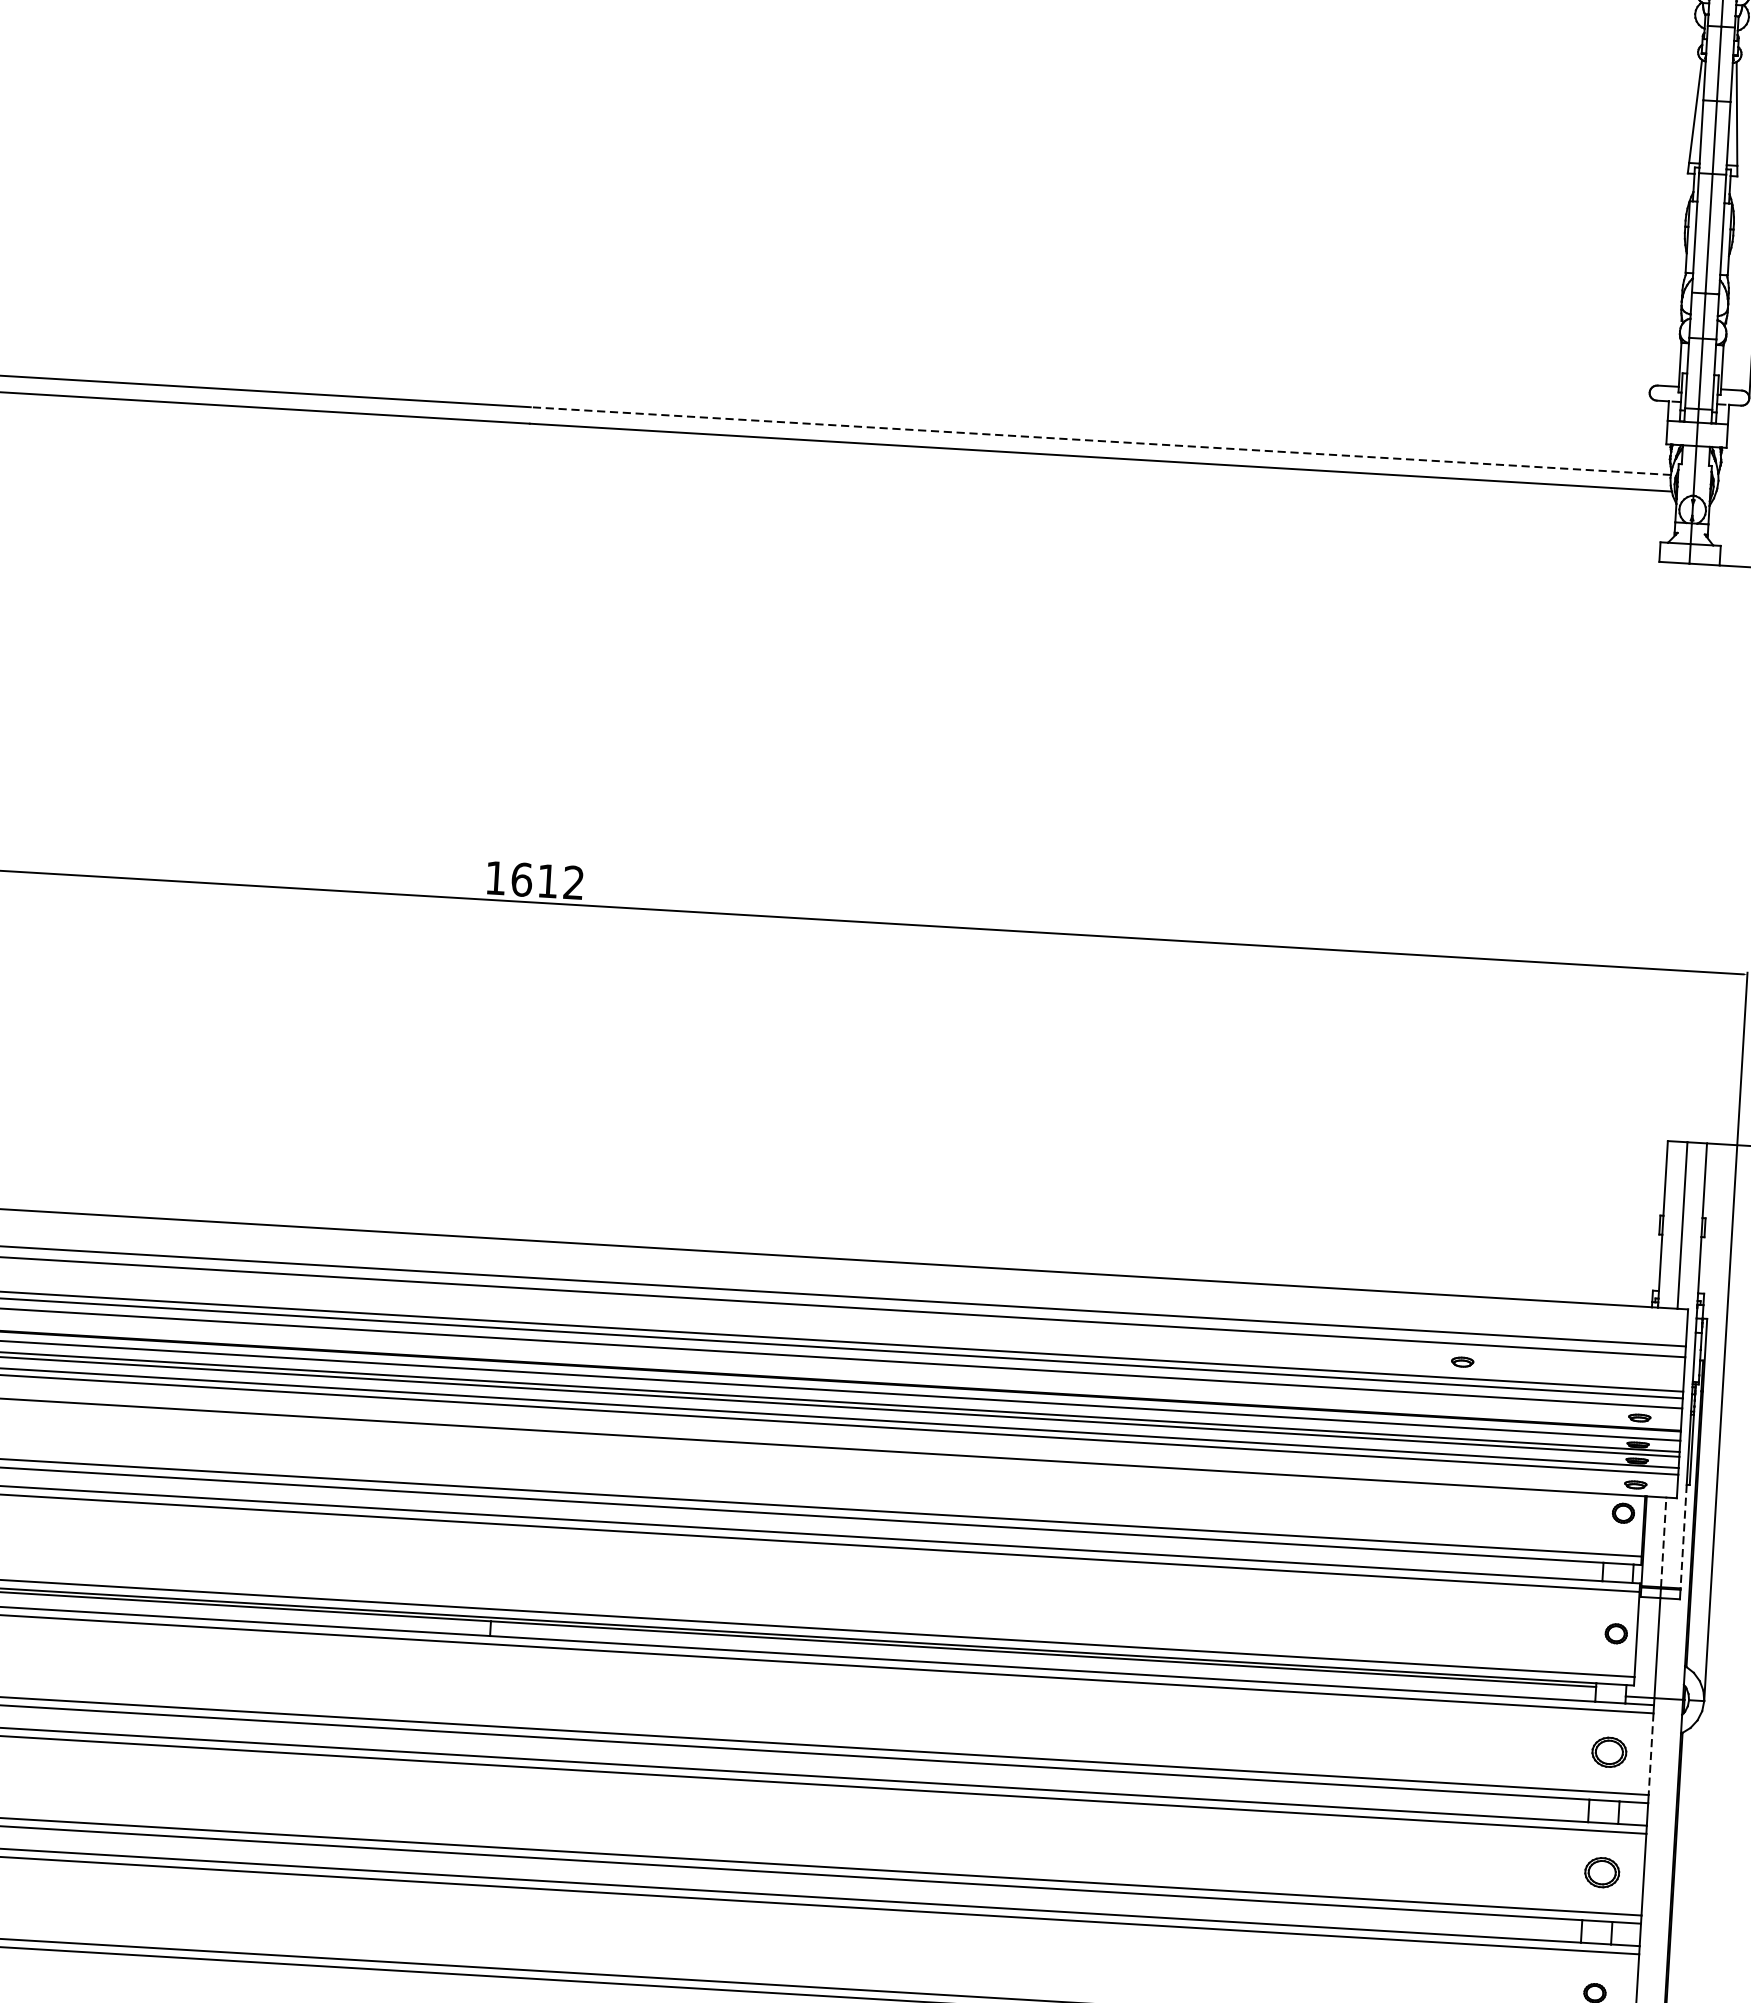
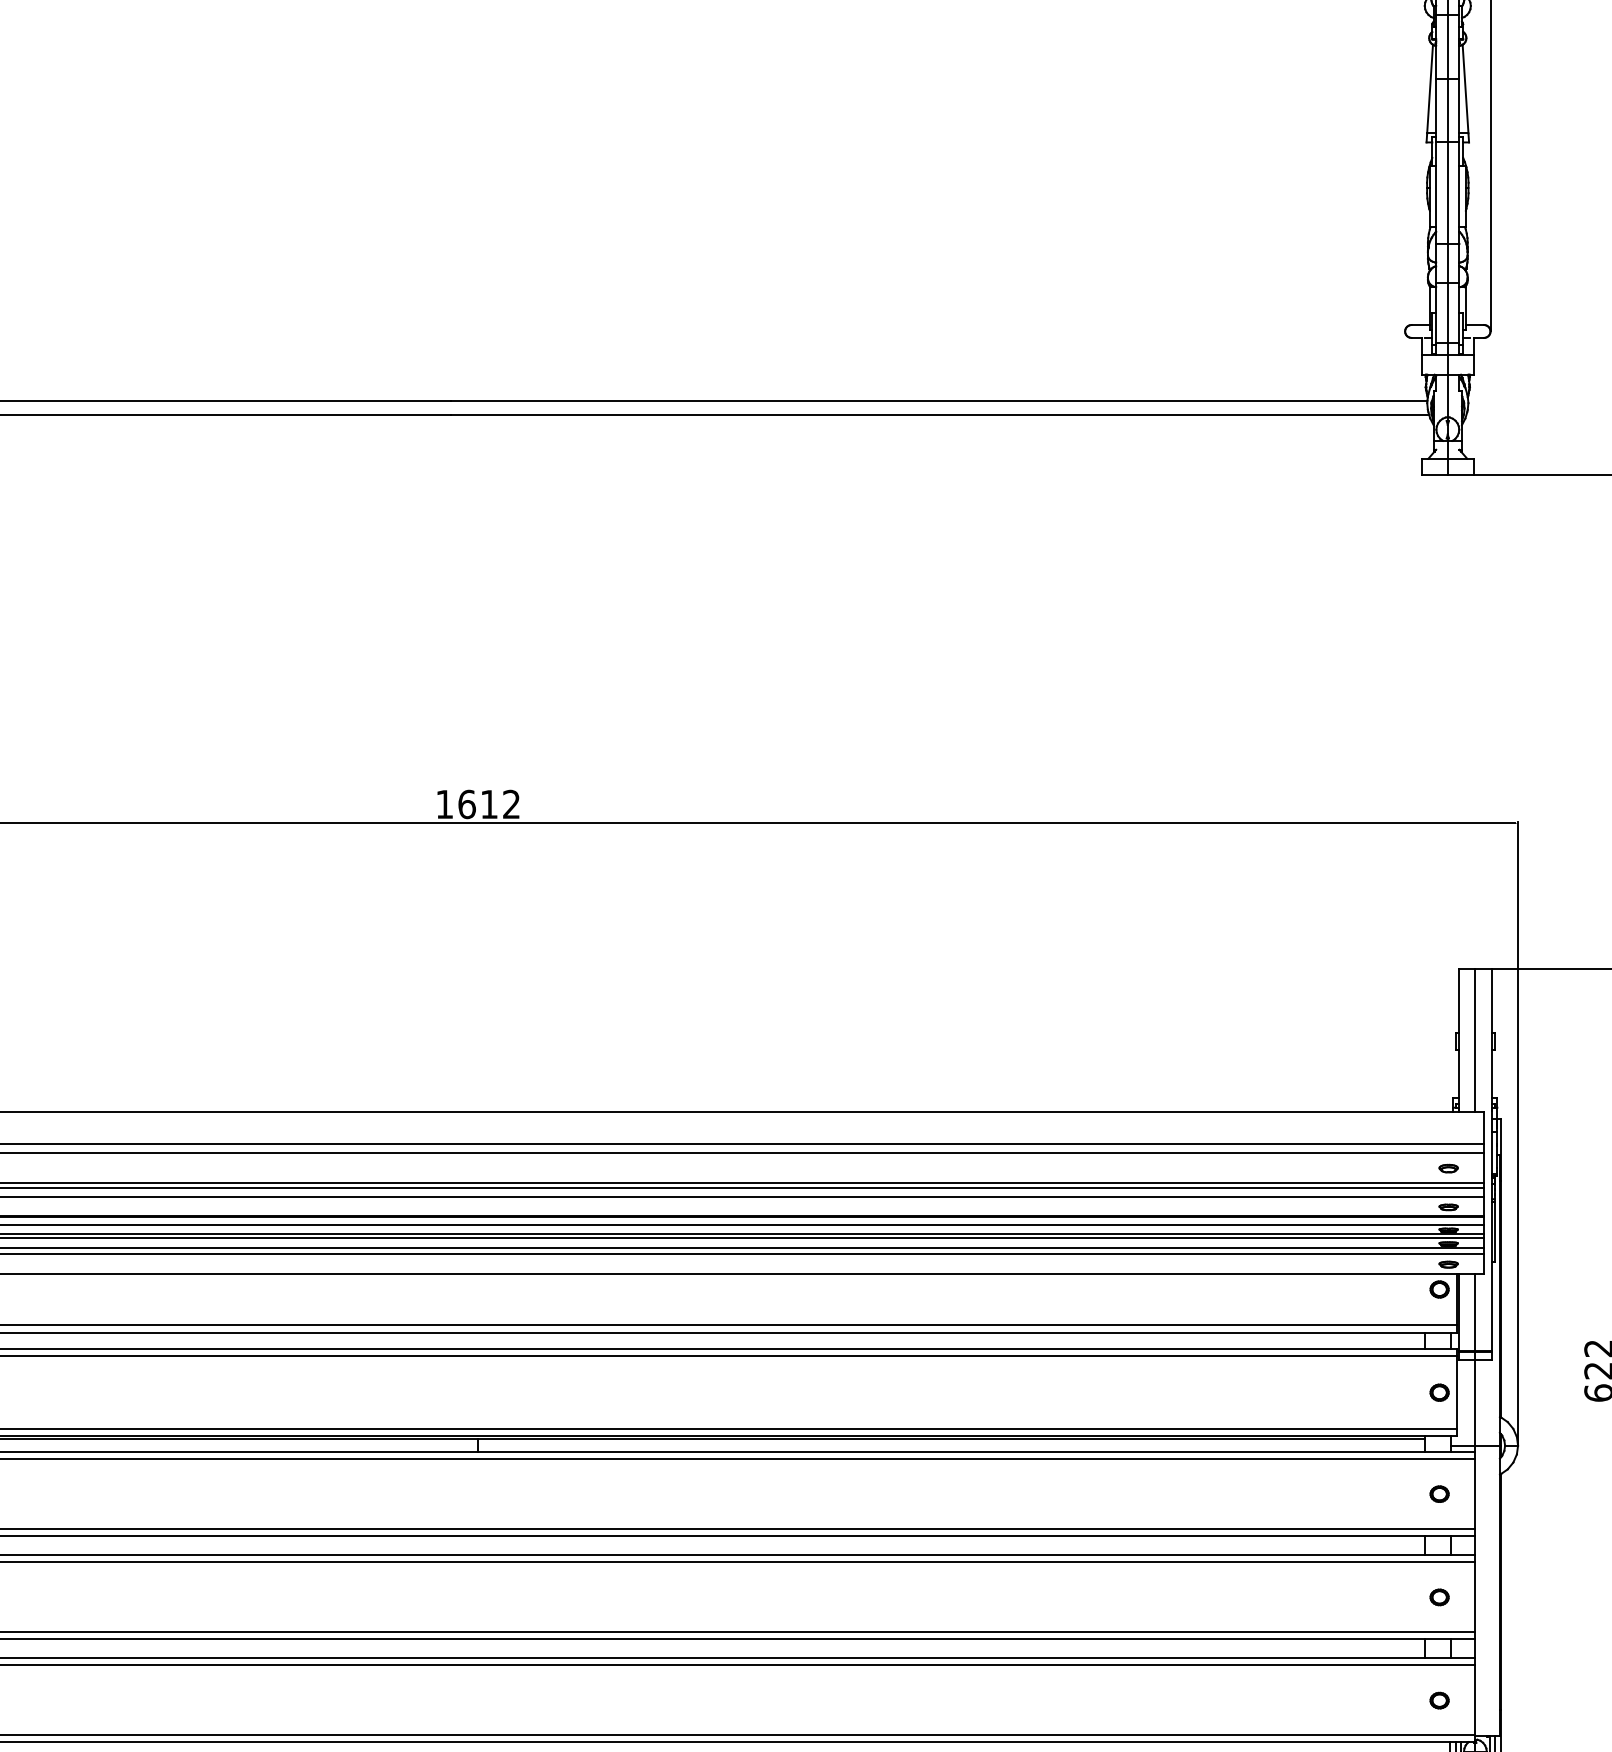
line: (1100, 440) -> (938, 400), dashed -> solid
part: (1462, 1361) -> (1448, 1168), moved
line: (1684, 1536) -> (1492, 1306), dashed -> solid
line: (1663, 1541) -> (1475, 1311), dashed -> solid
part: (1609, 1751) -> (1439, 1493), size x0.62
line: (1651, 1753) -> (1475, 1493), dashed -> solid
part: (1601, 1872) -> (1439, 1597), size x0.62

